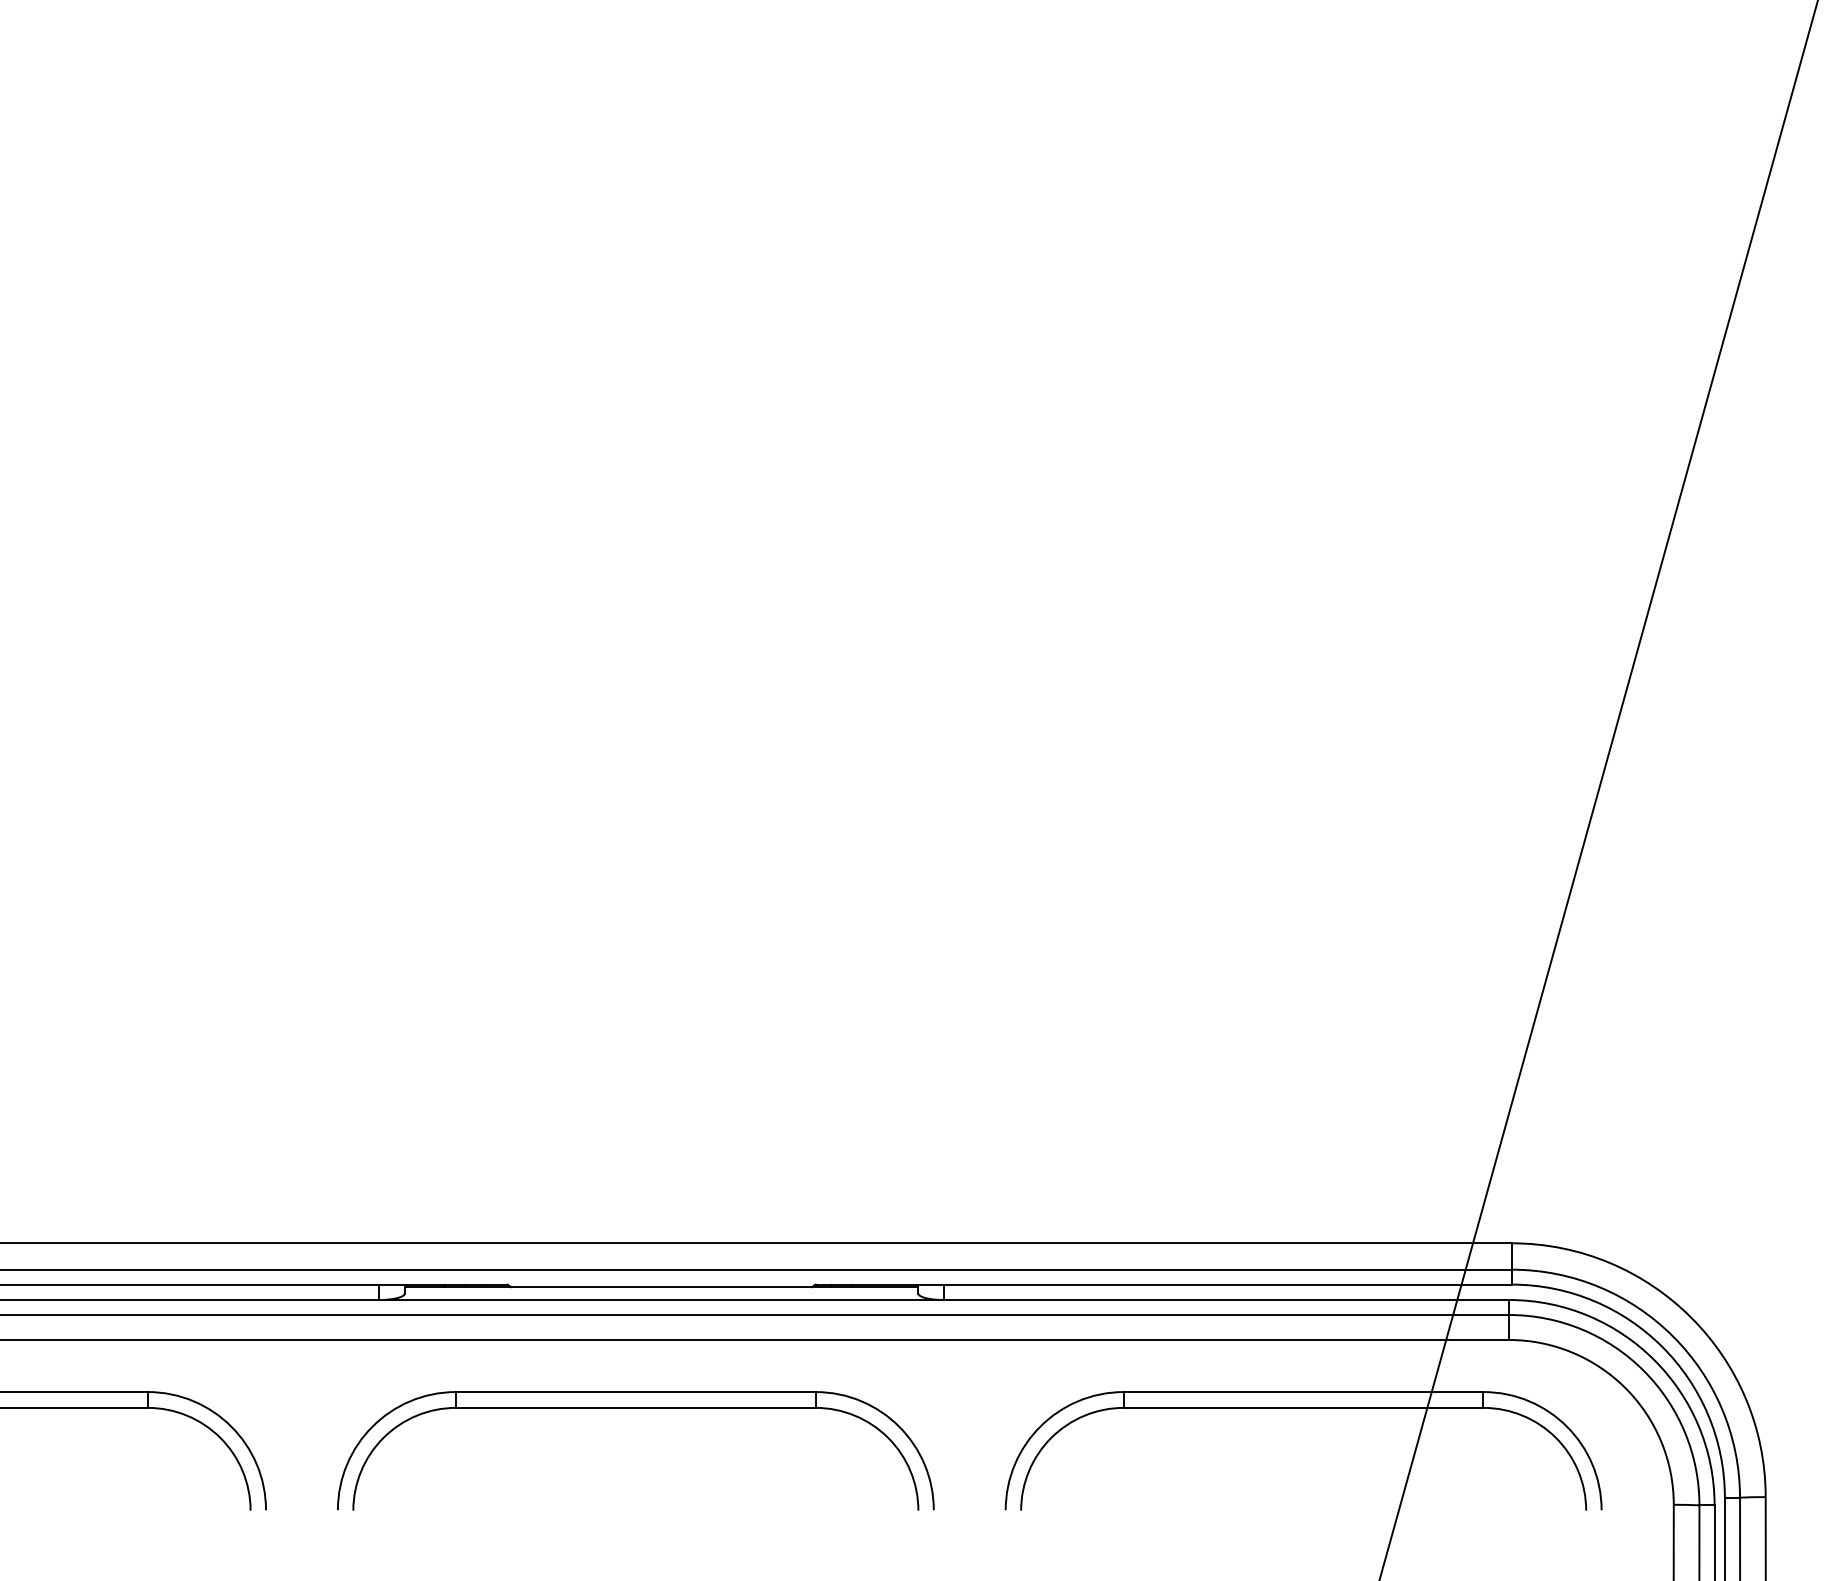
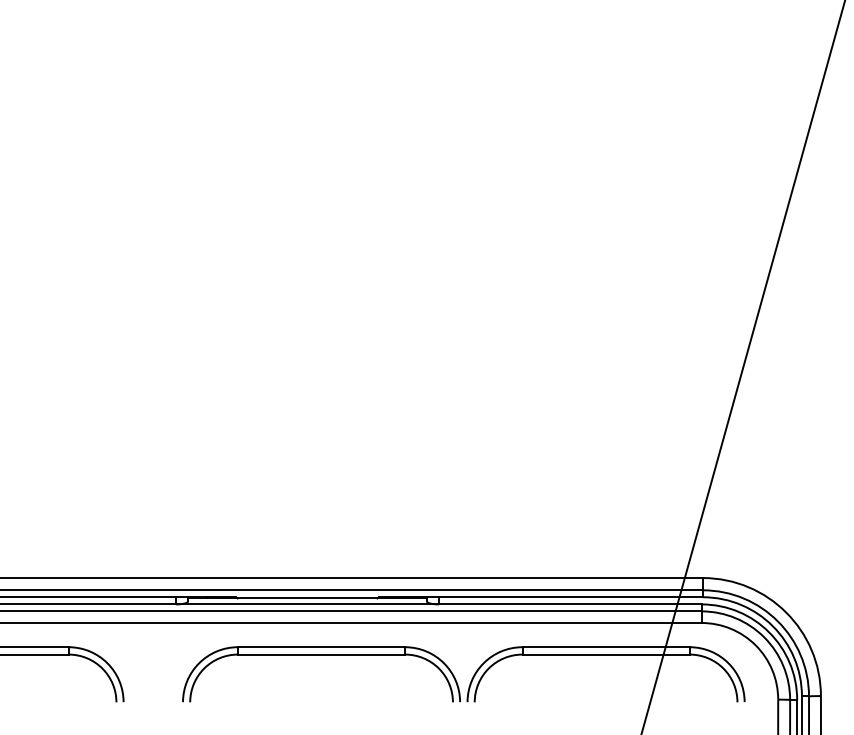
part: (635, 1409) -> (321, 655), moved

